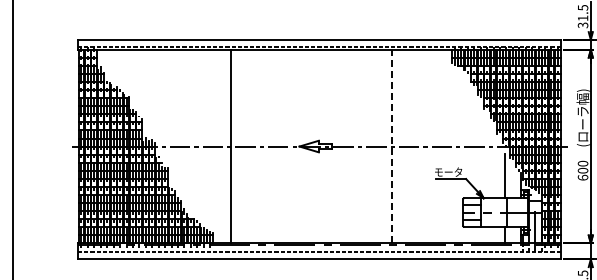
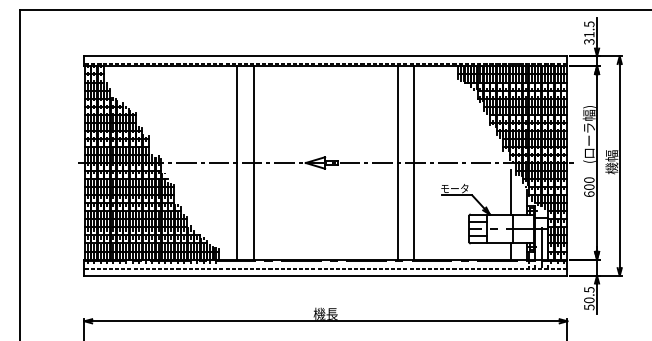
line: (247, 146) -> (253, 162), added
line: (408, 146) -> (414, 162), added
line: (392, 147) -> (398, 163), dashed -> solid

